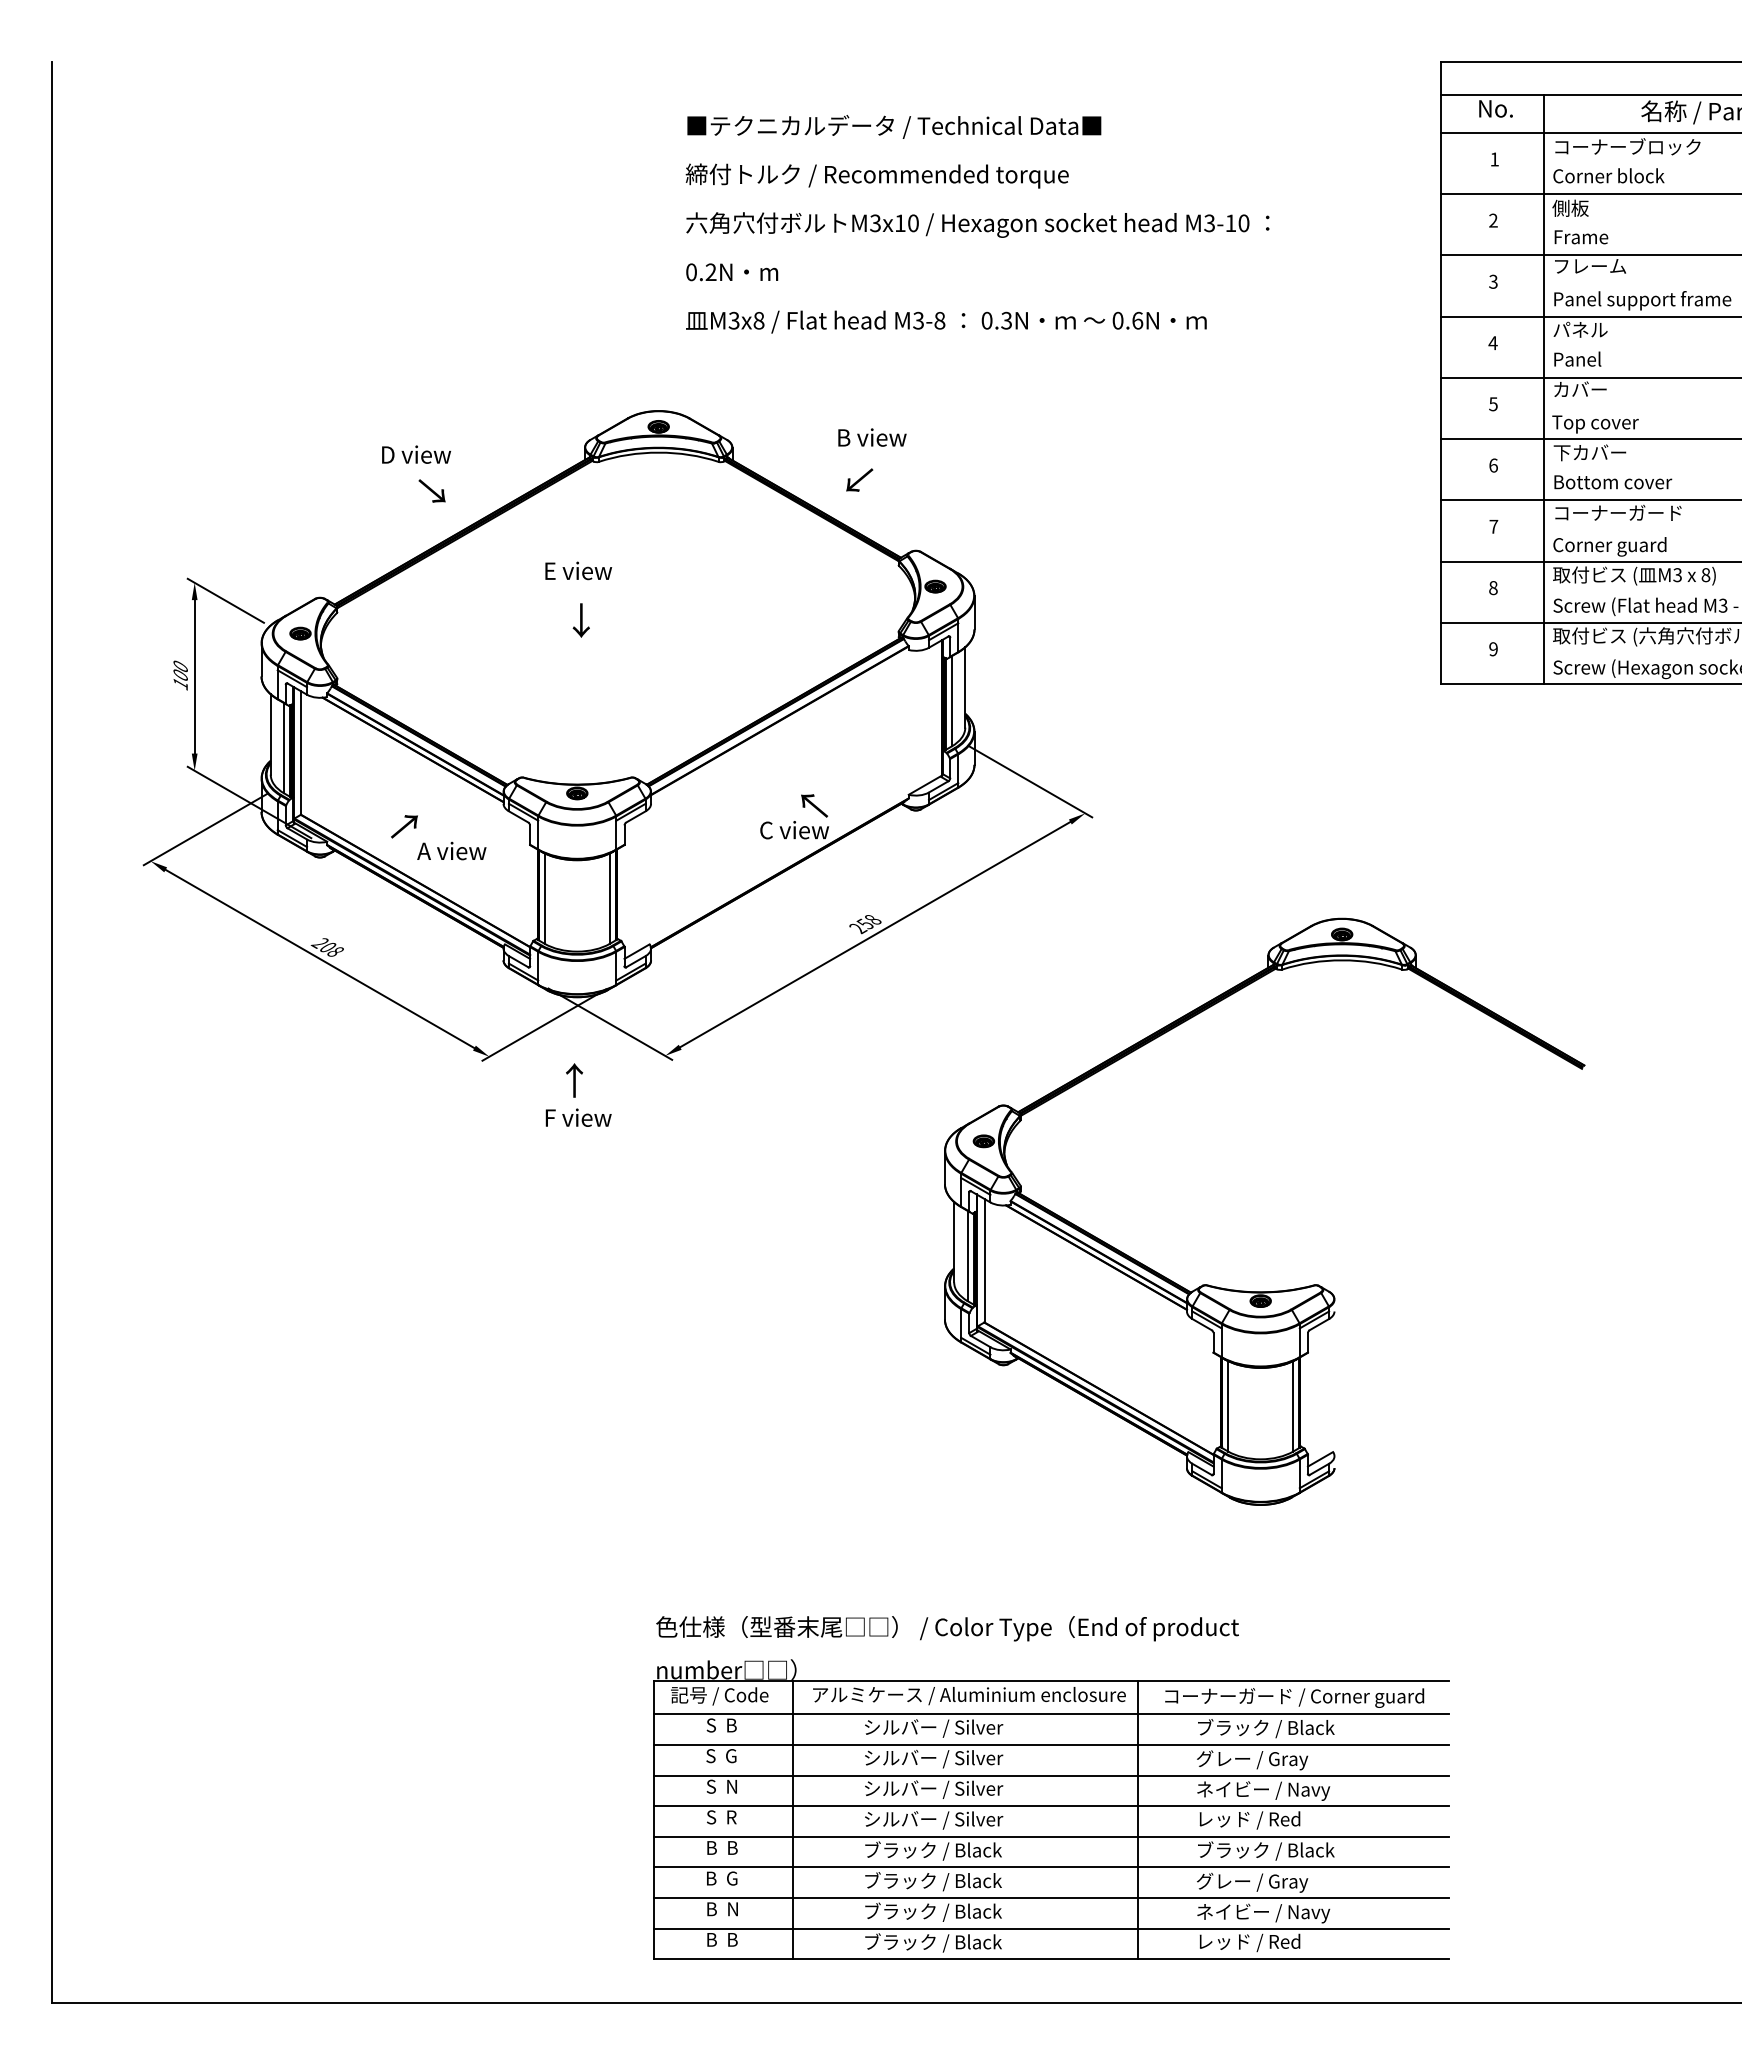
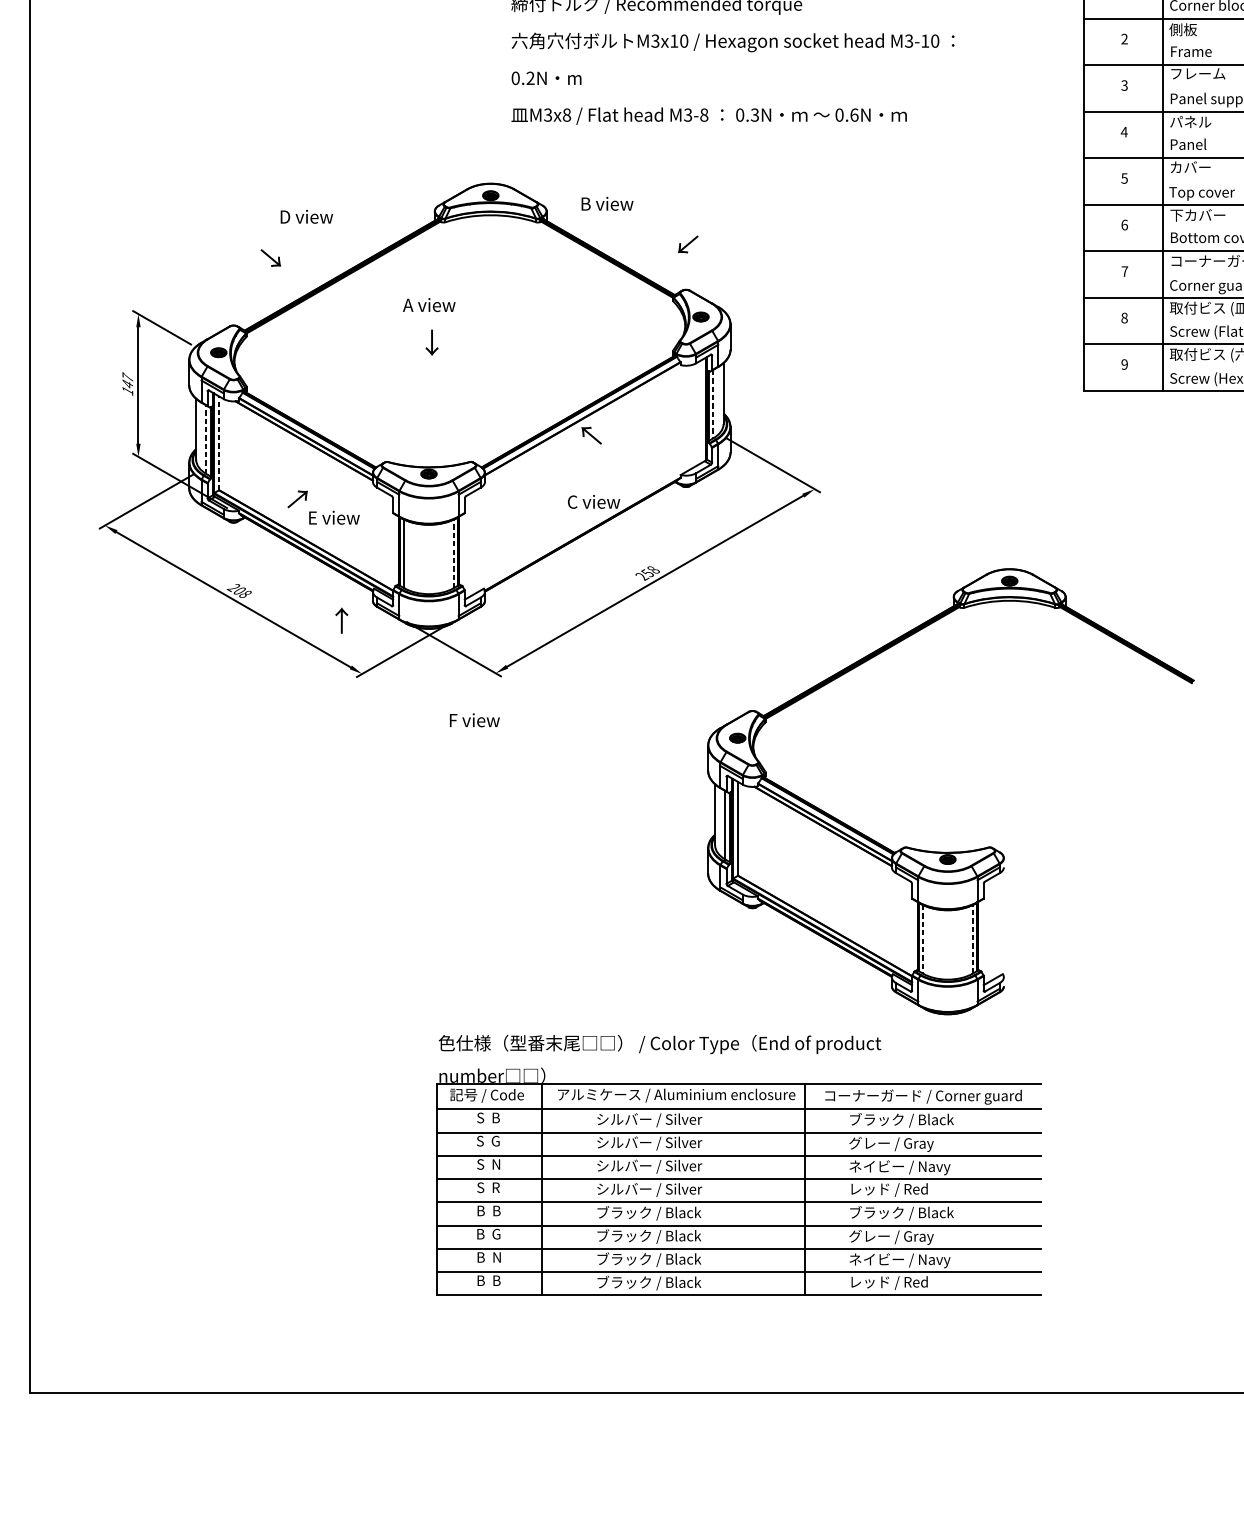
text: (872, 437) -> (607, 203), moved
text: (859, 479) -> (688, 244), moved
text: (431, 490) -> (270, 257), moved
text: (577, 570) -> (429, 304), E view -> A view
text: (180, 669) -> (127, 379), 100 -> 147
line: (951, 701) -> (713, 404), solid -> dashed
line: (284, 747) -> (206, 439), solid -> dashed
line: (301, 753) -> (219, 443), solid -> dashed
text: (814, 805) -> (591, 435), moved
text: (451, 850) -> (333, 517), A view -> E view
line: (609, 898) -> (453, 553), solid -> dashed
text: (574, 1080) -> (341, 620), moved
text: (578, 1117) -> (474, 720), moved
line: (1293, 1405) -> (972, 938), solid -> dashed
line: (1228, 1406) -> (923, 939), solid -> dashed
part: (1051, 1787) -> (738, 1165), moved

